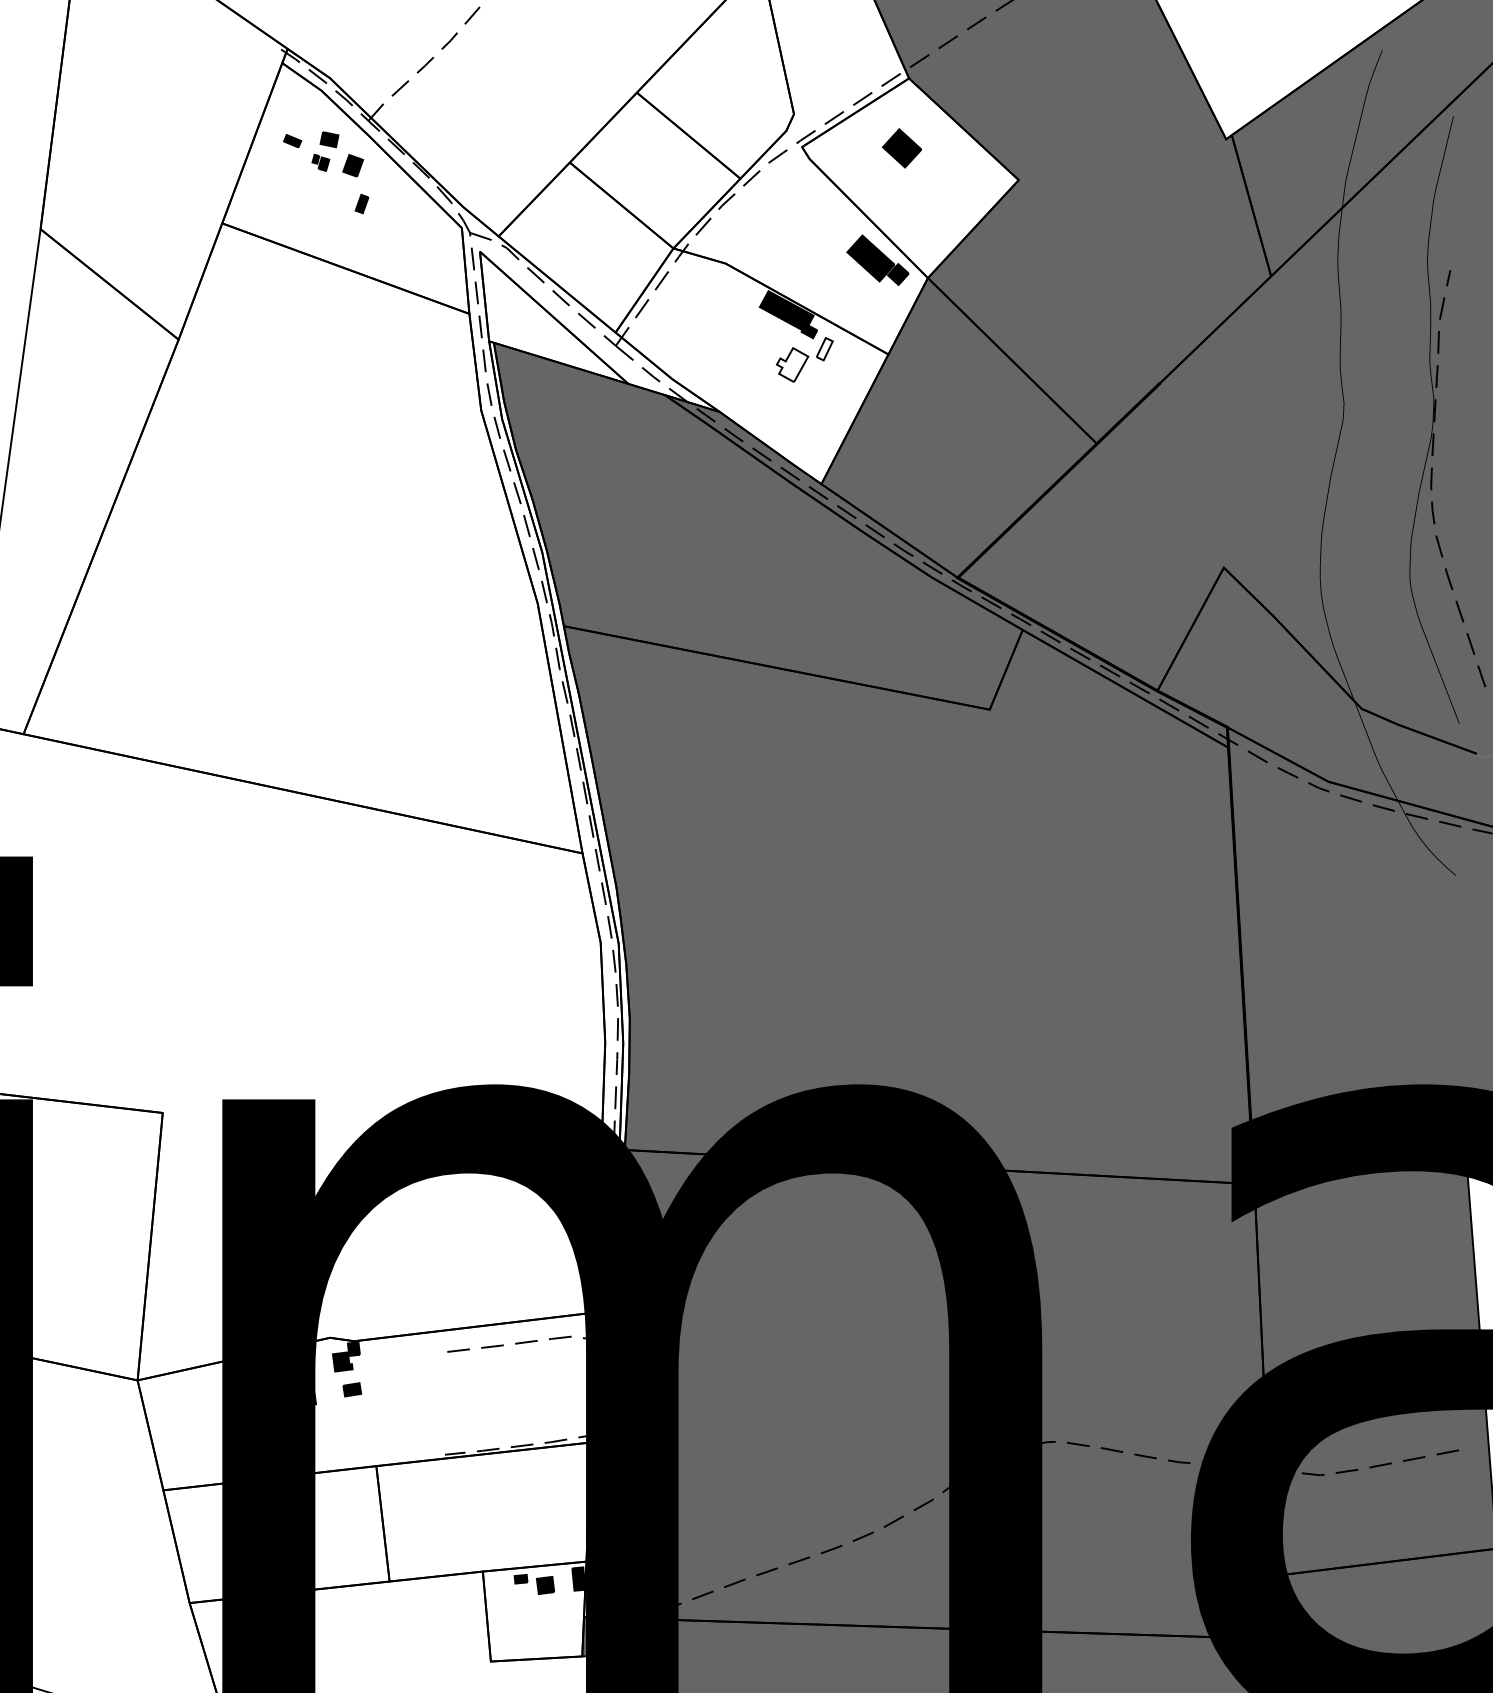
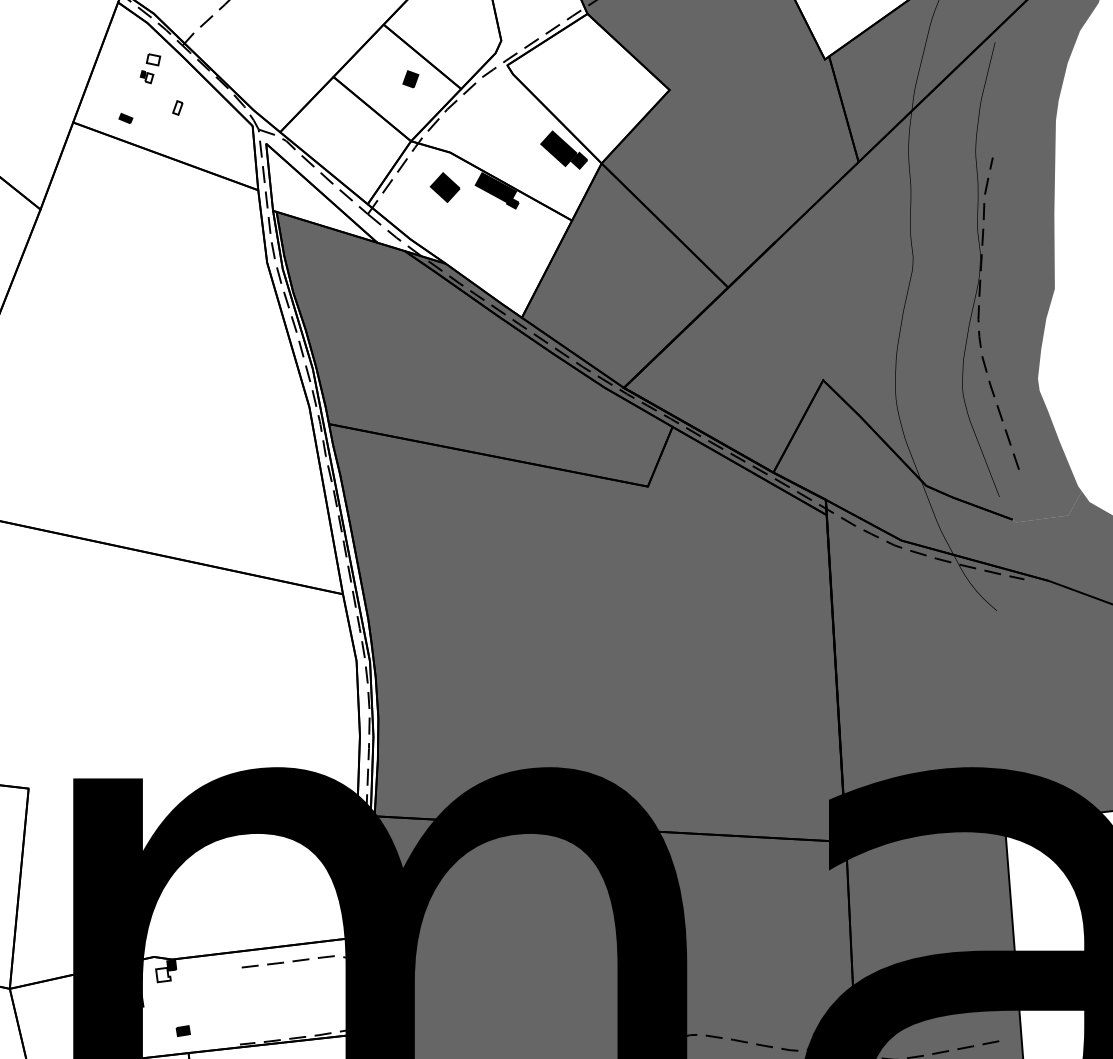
fill: (329, 139) -> (153, 59), removed
part: (292, 140) -> (125, 118), moved
part: (901, 148) -> (444, 187), moved
fill: (323, 163) -> (149, 77), removed
part: (353, 165) -> (411, 79), moved
fill: (361, 203) -> (177, 107), removed
part: (804, 359) -> (509, 224), removed
fill: (342, 1361) -> (163, 974), removed
part: (352, 1389) -> (183, 1030), moved

